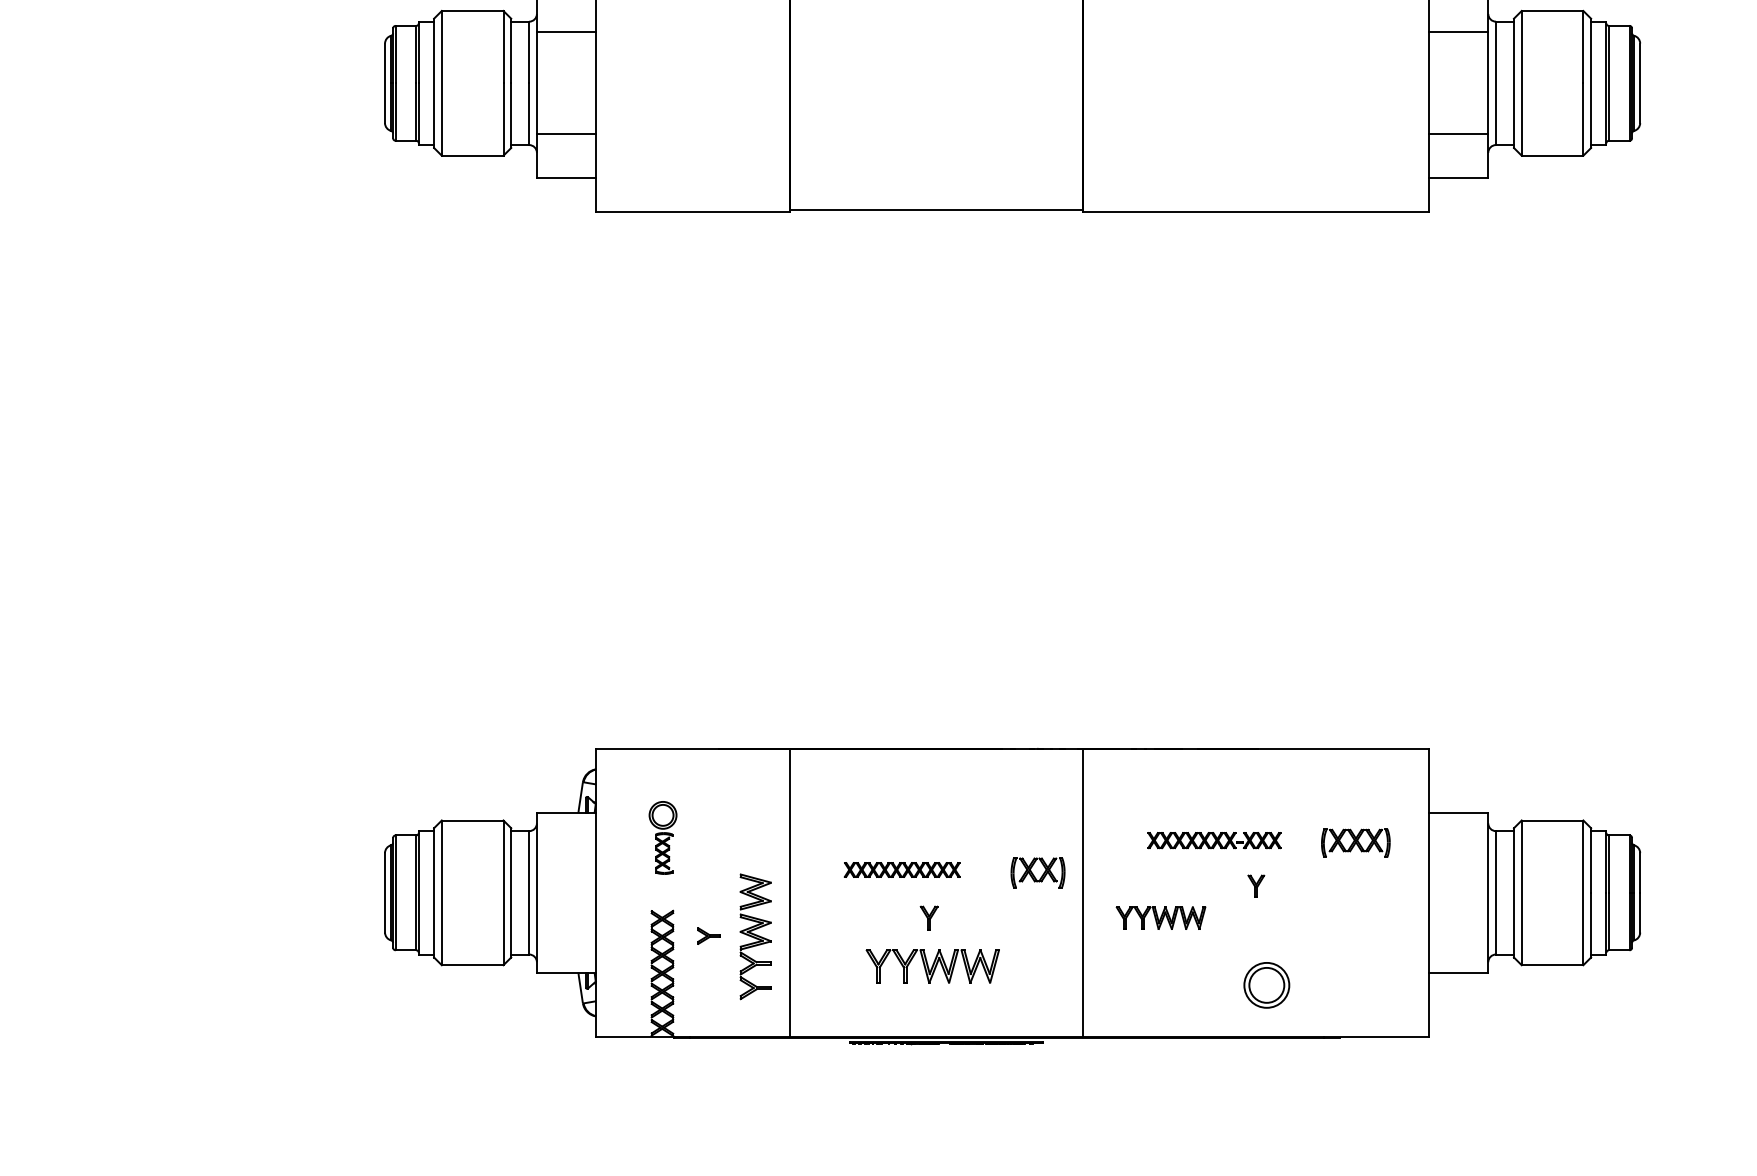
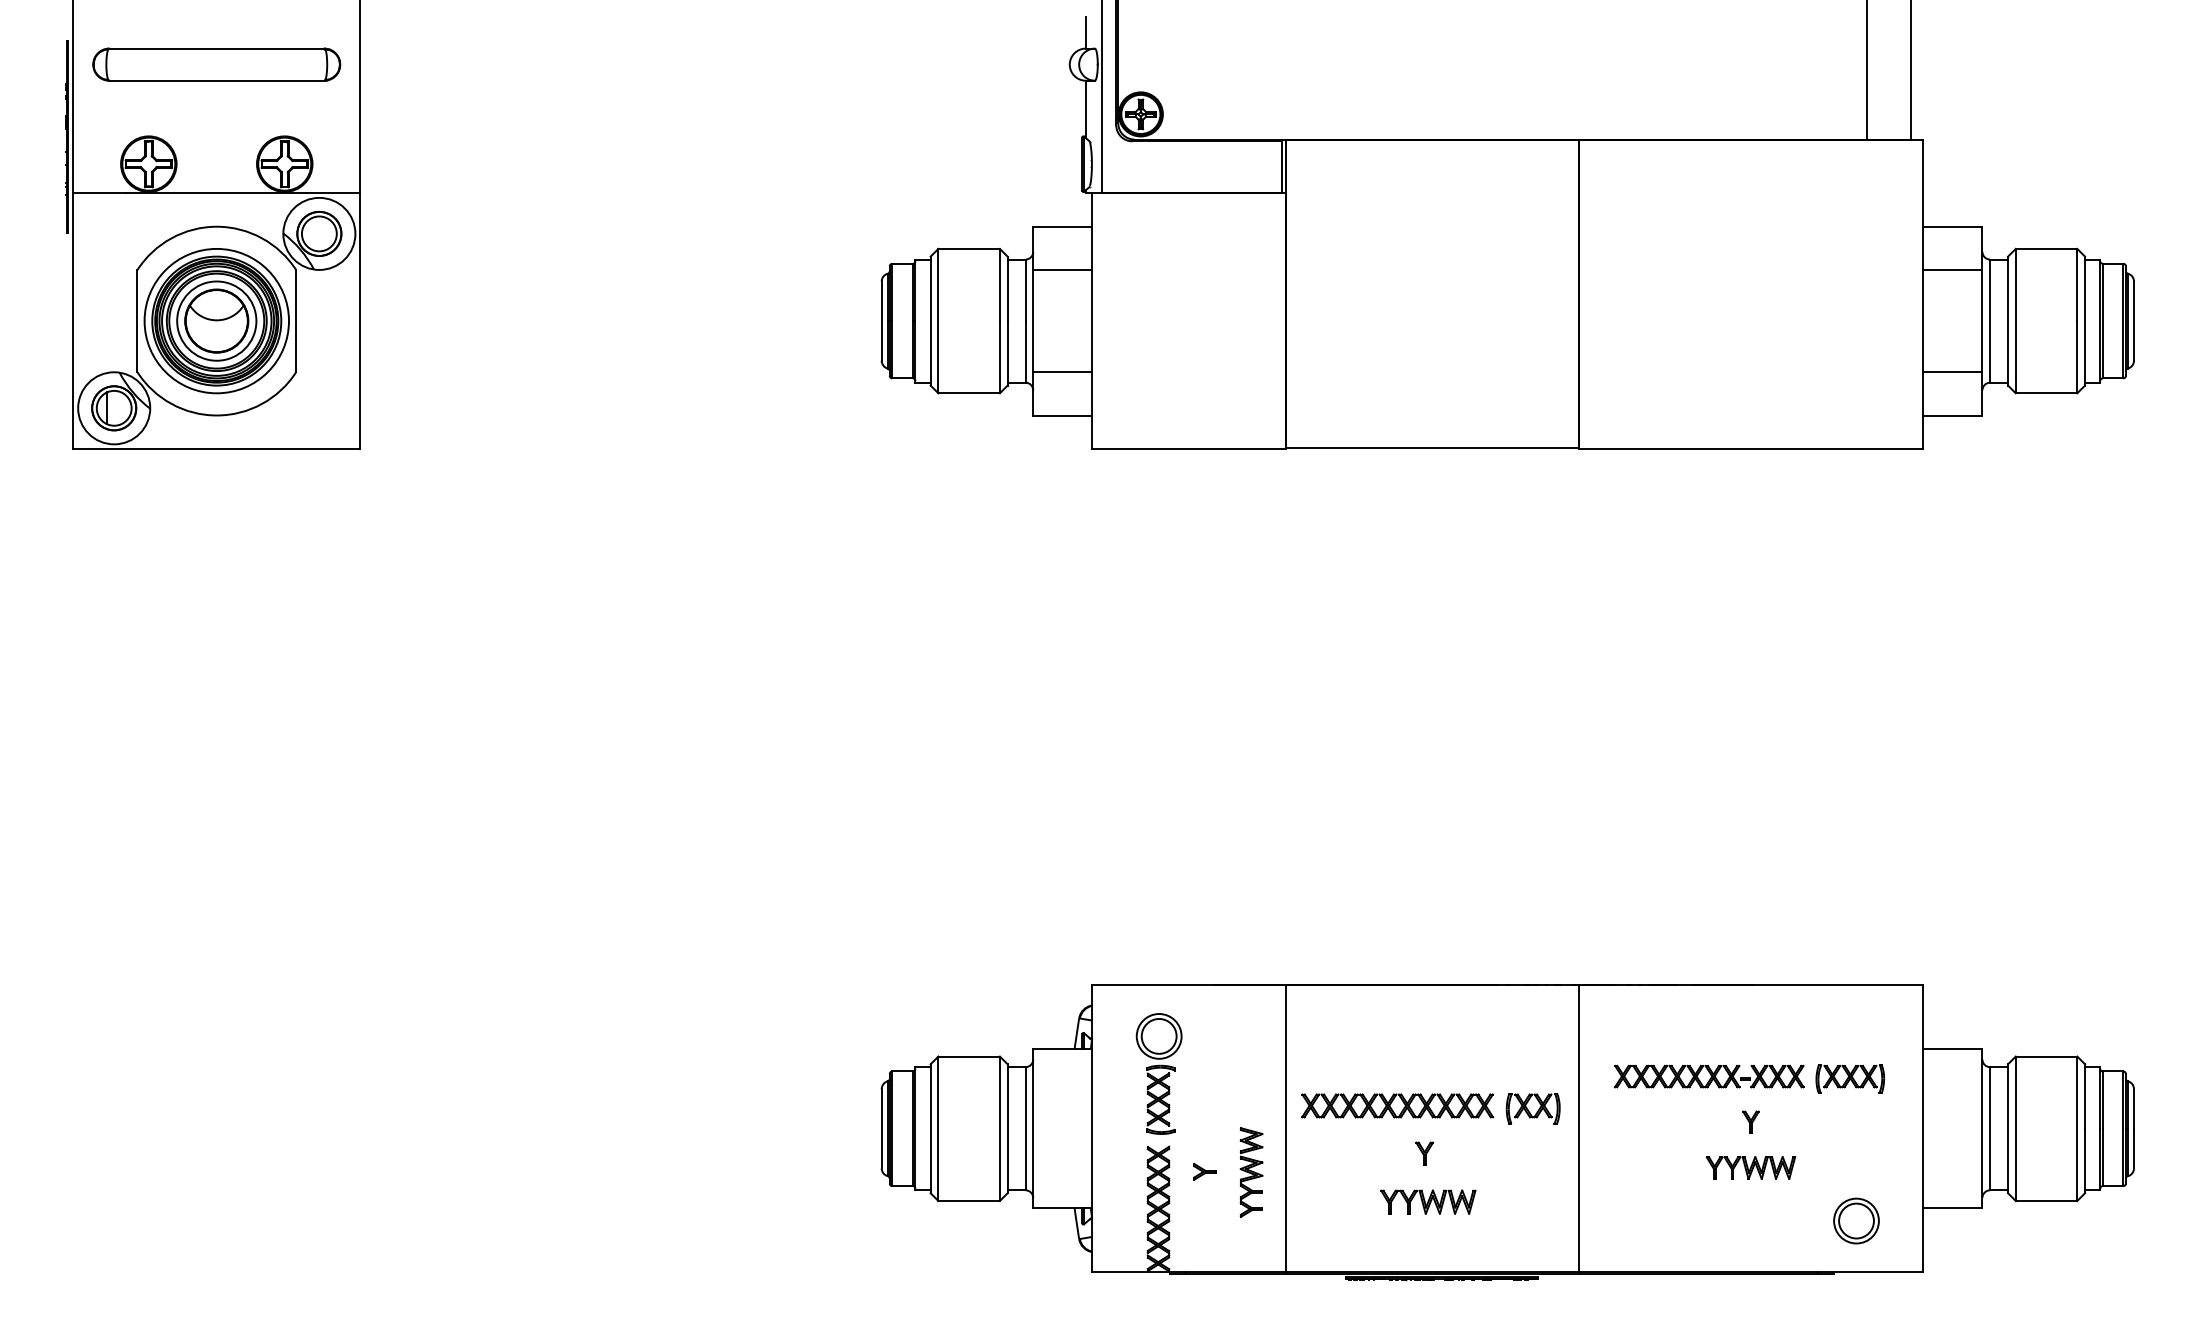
part: (662, 837) -> (1158, 1073), size x1.67
part: (1213, 840) -> (1708, 1076), size x1.43
part: (902, 869) -> (1397, 1105), size x1.67
part: (1160, 917) -> (1750, 1167), moved
part: (755, 936) -> (1251, 1172), size x0.71
part: (933, 965) -> (1428, 1201), size x0.71
part: (1266, 984) -> (1856, 1220), moved

